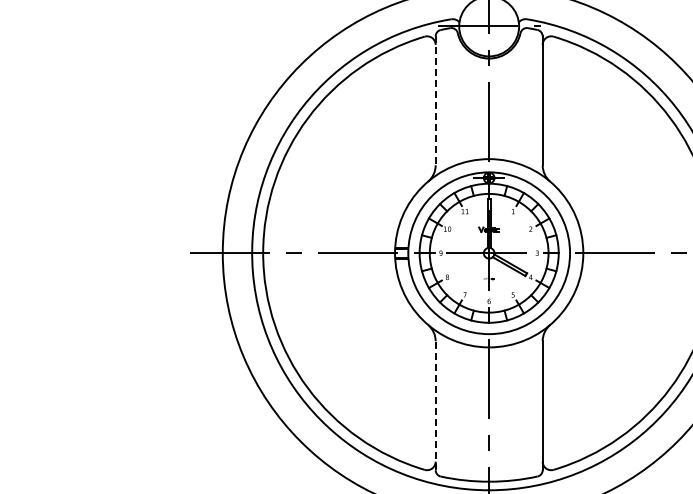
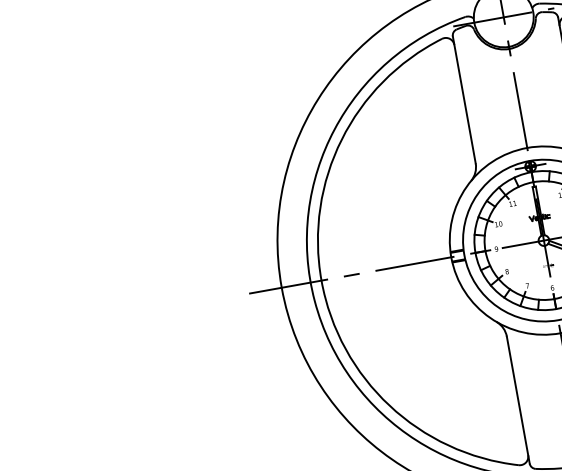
line: (435, 100) -> (464, 99), dashed -> solid
line: (435, 405) -> (518, 399), dashed -> solid

